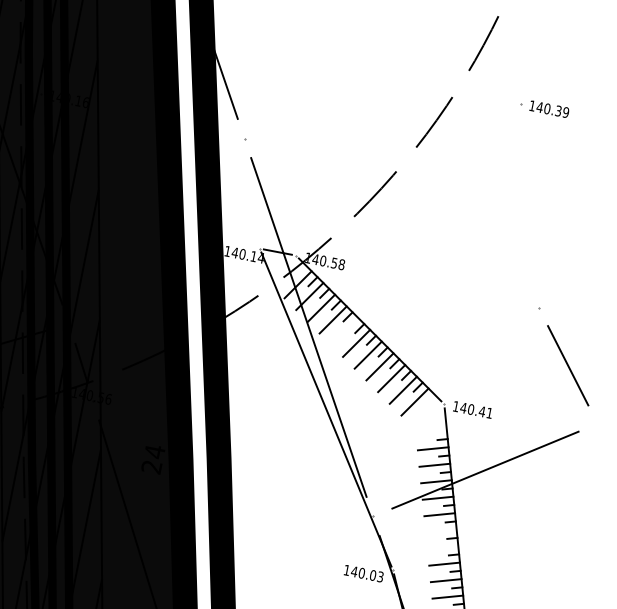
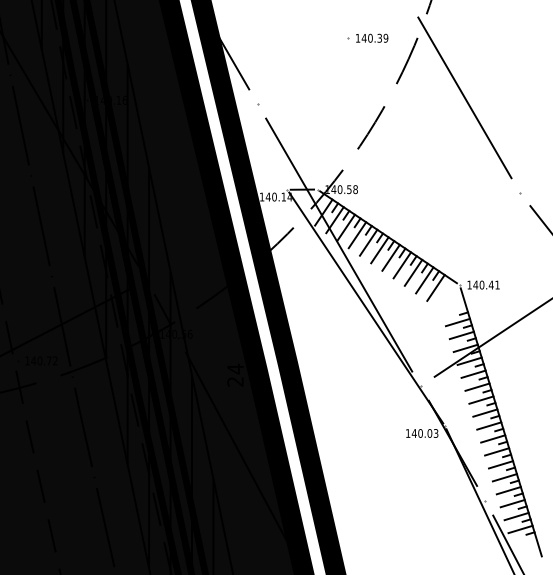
part: (544, 107) -> (367, 37), moved
line: (494, 179) -> (464, 97), added
line: (344, 331) -> (368, 242), added
line: (441, 530) -> (477, 386), added
line: (443, 546) -> (481, 399), added

